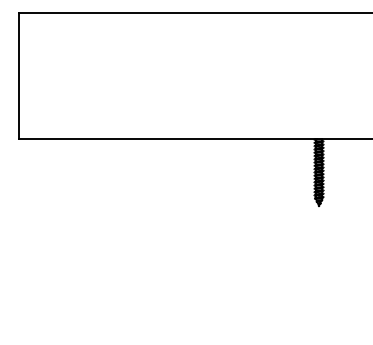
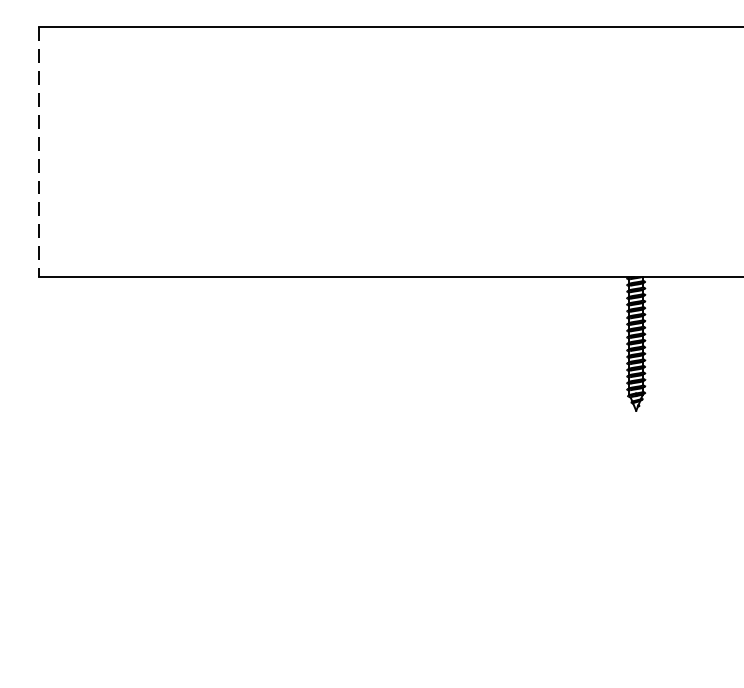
line: (19, 76) -> (39, 152), solid -> dashed

